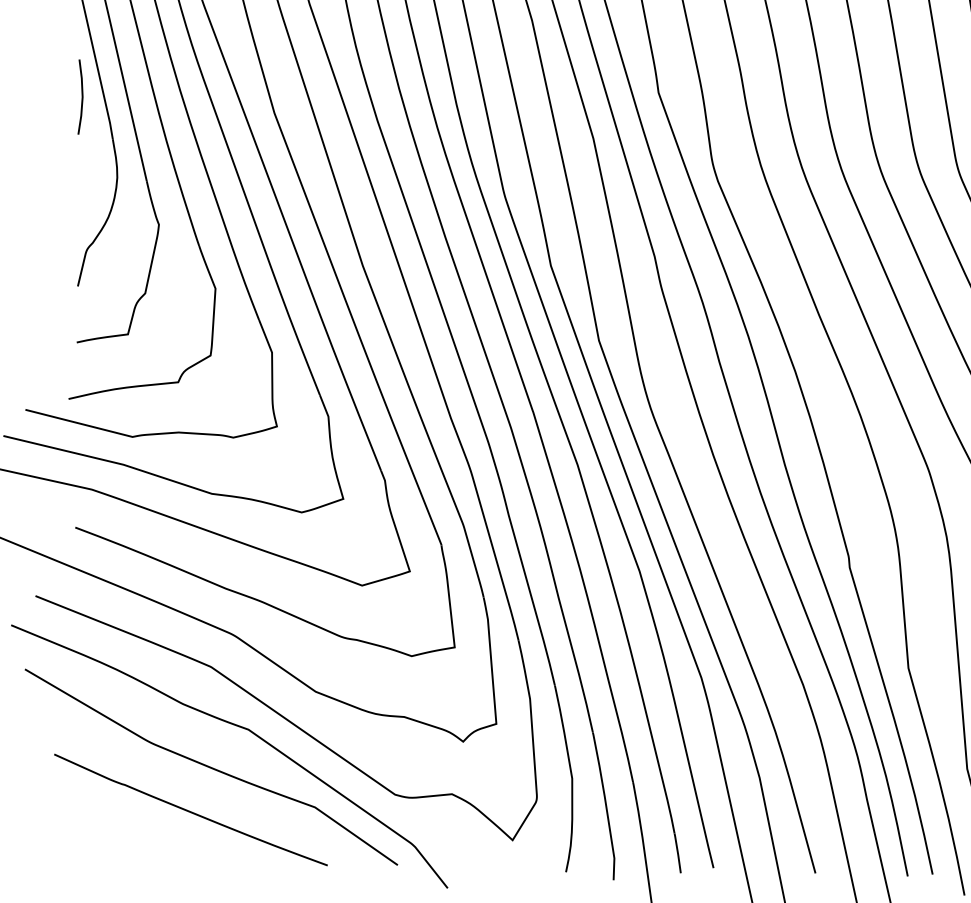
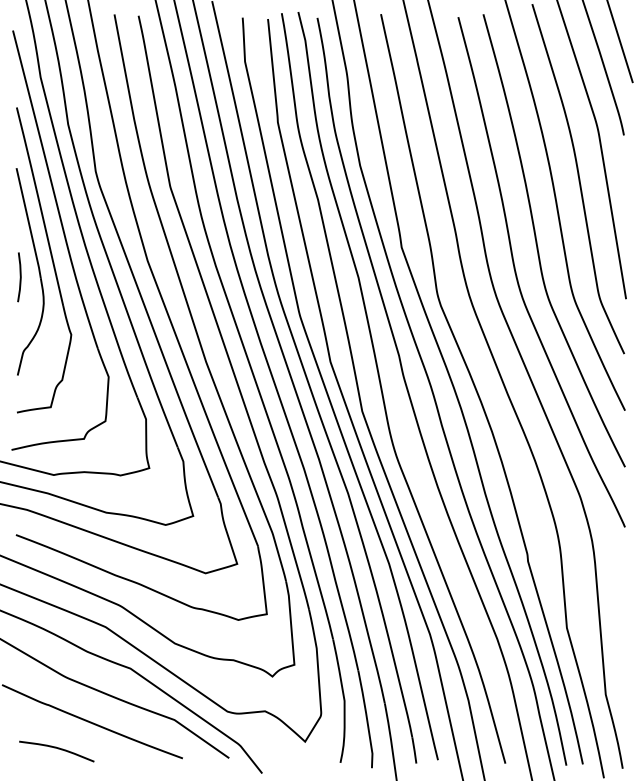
line: (80, 97) -> (19, 277), moved
curve: (139, 851) -> (58, 749), added

